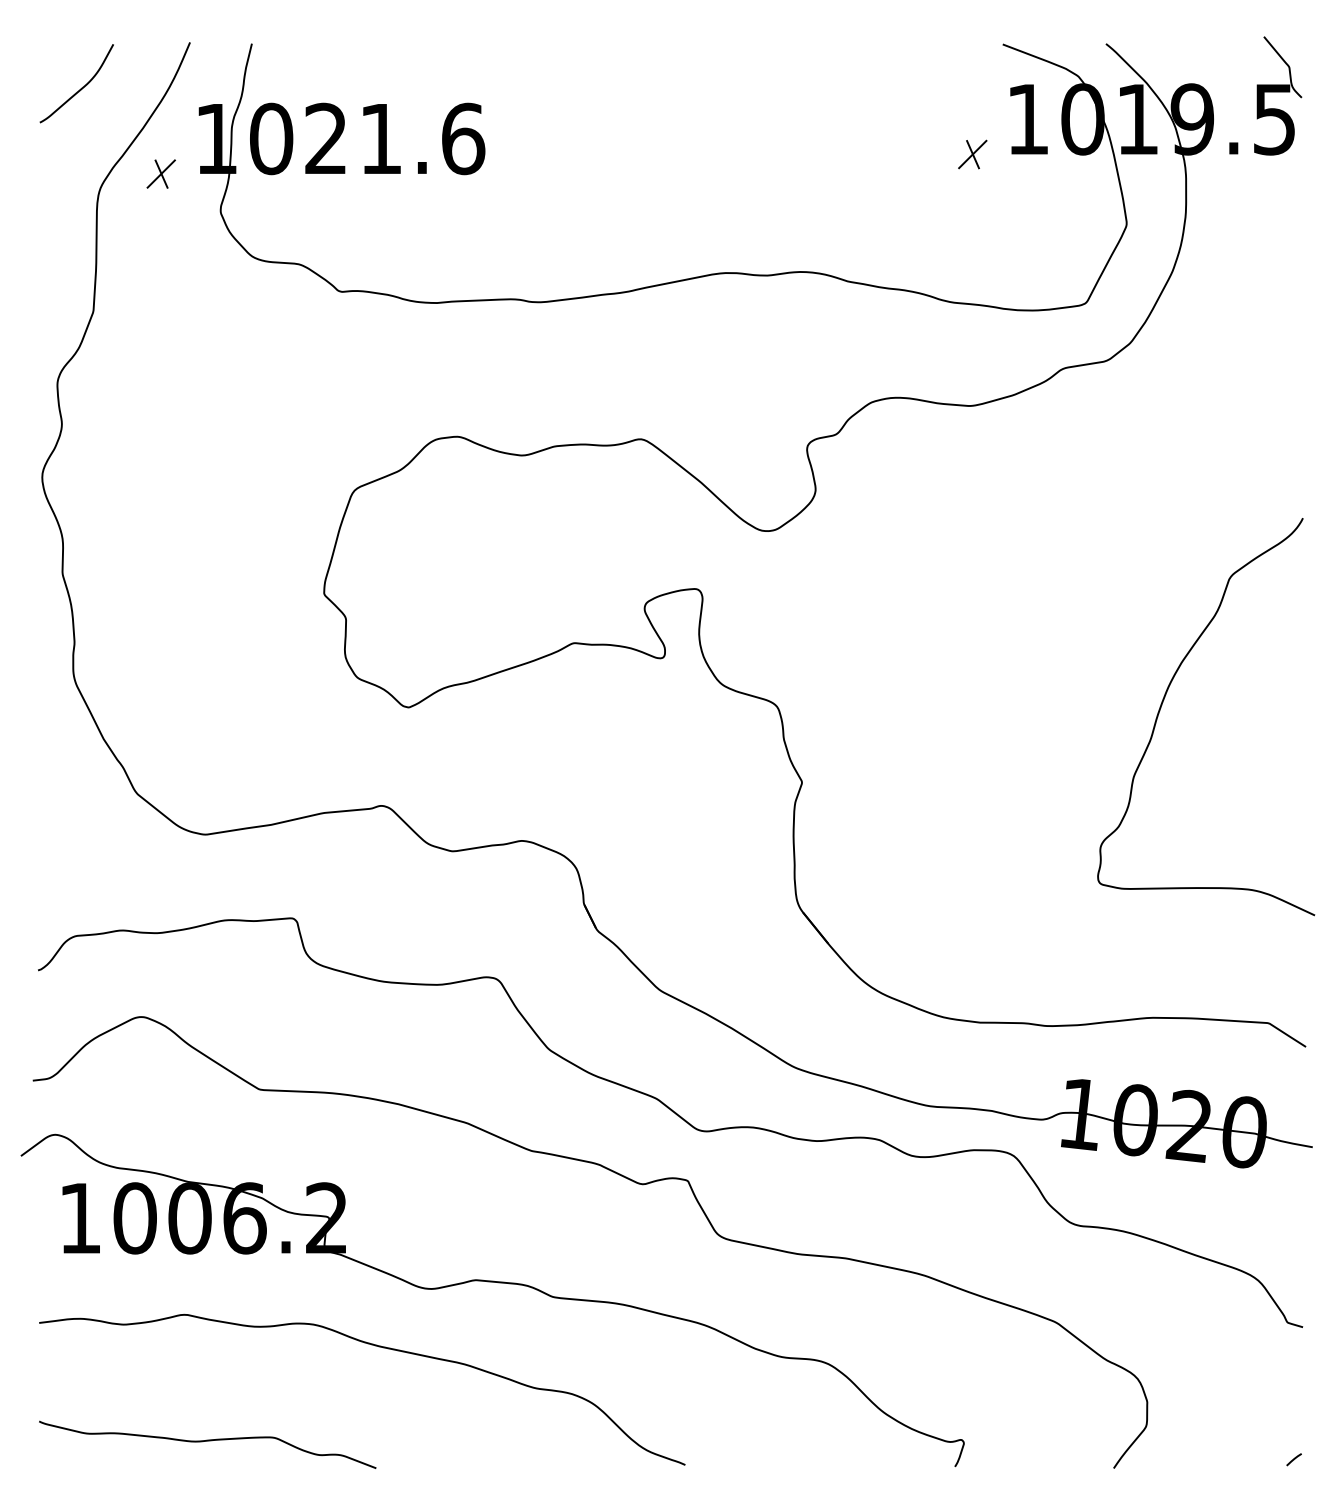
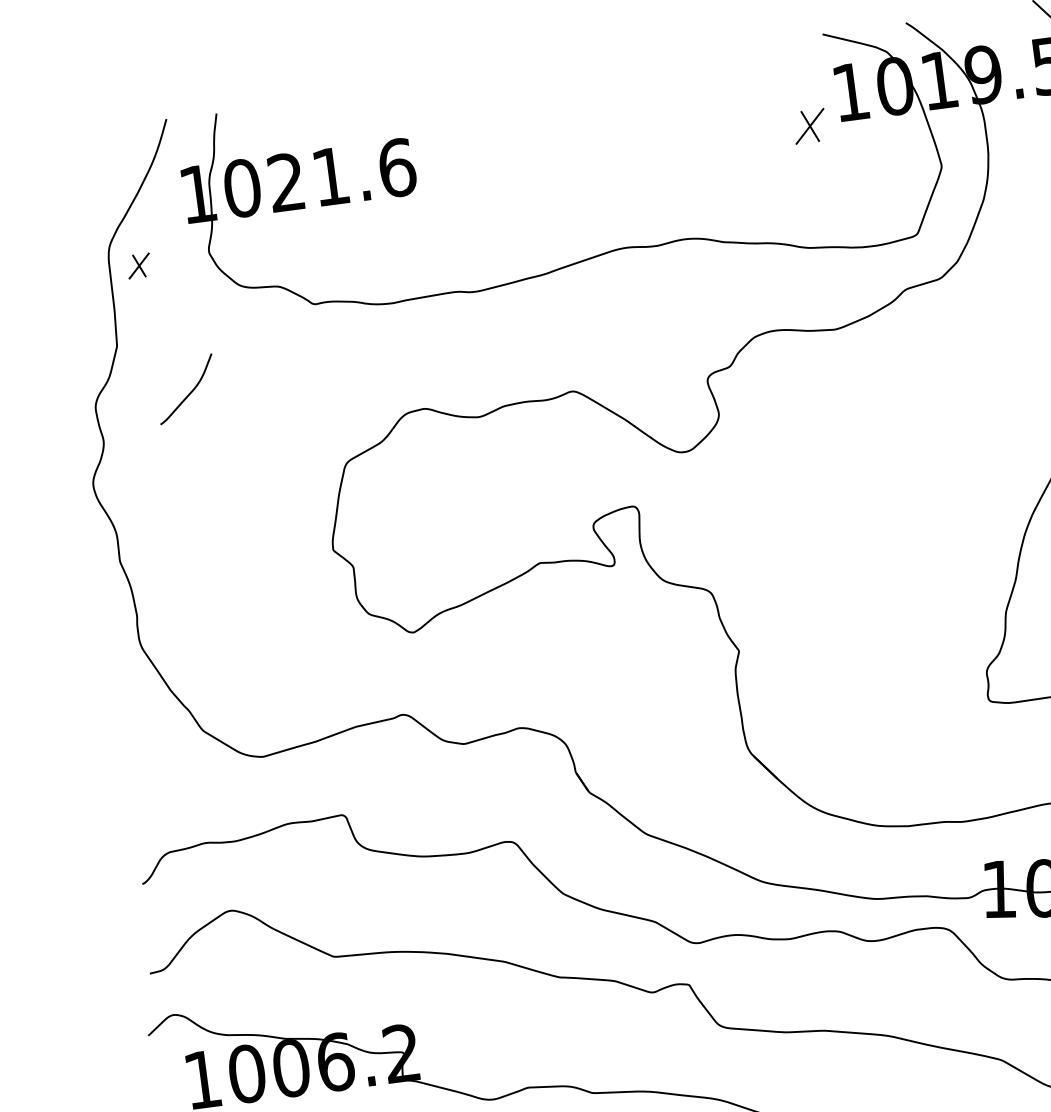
curve: (81, 87) -> (190, 391), moved
part: (972, 154) -> (809, 126), size x1.4
part: (160, 173) -> (138, 265), moved

